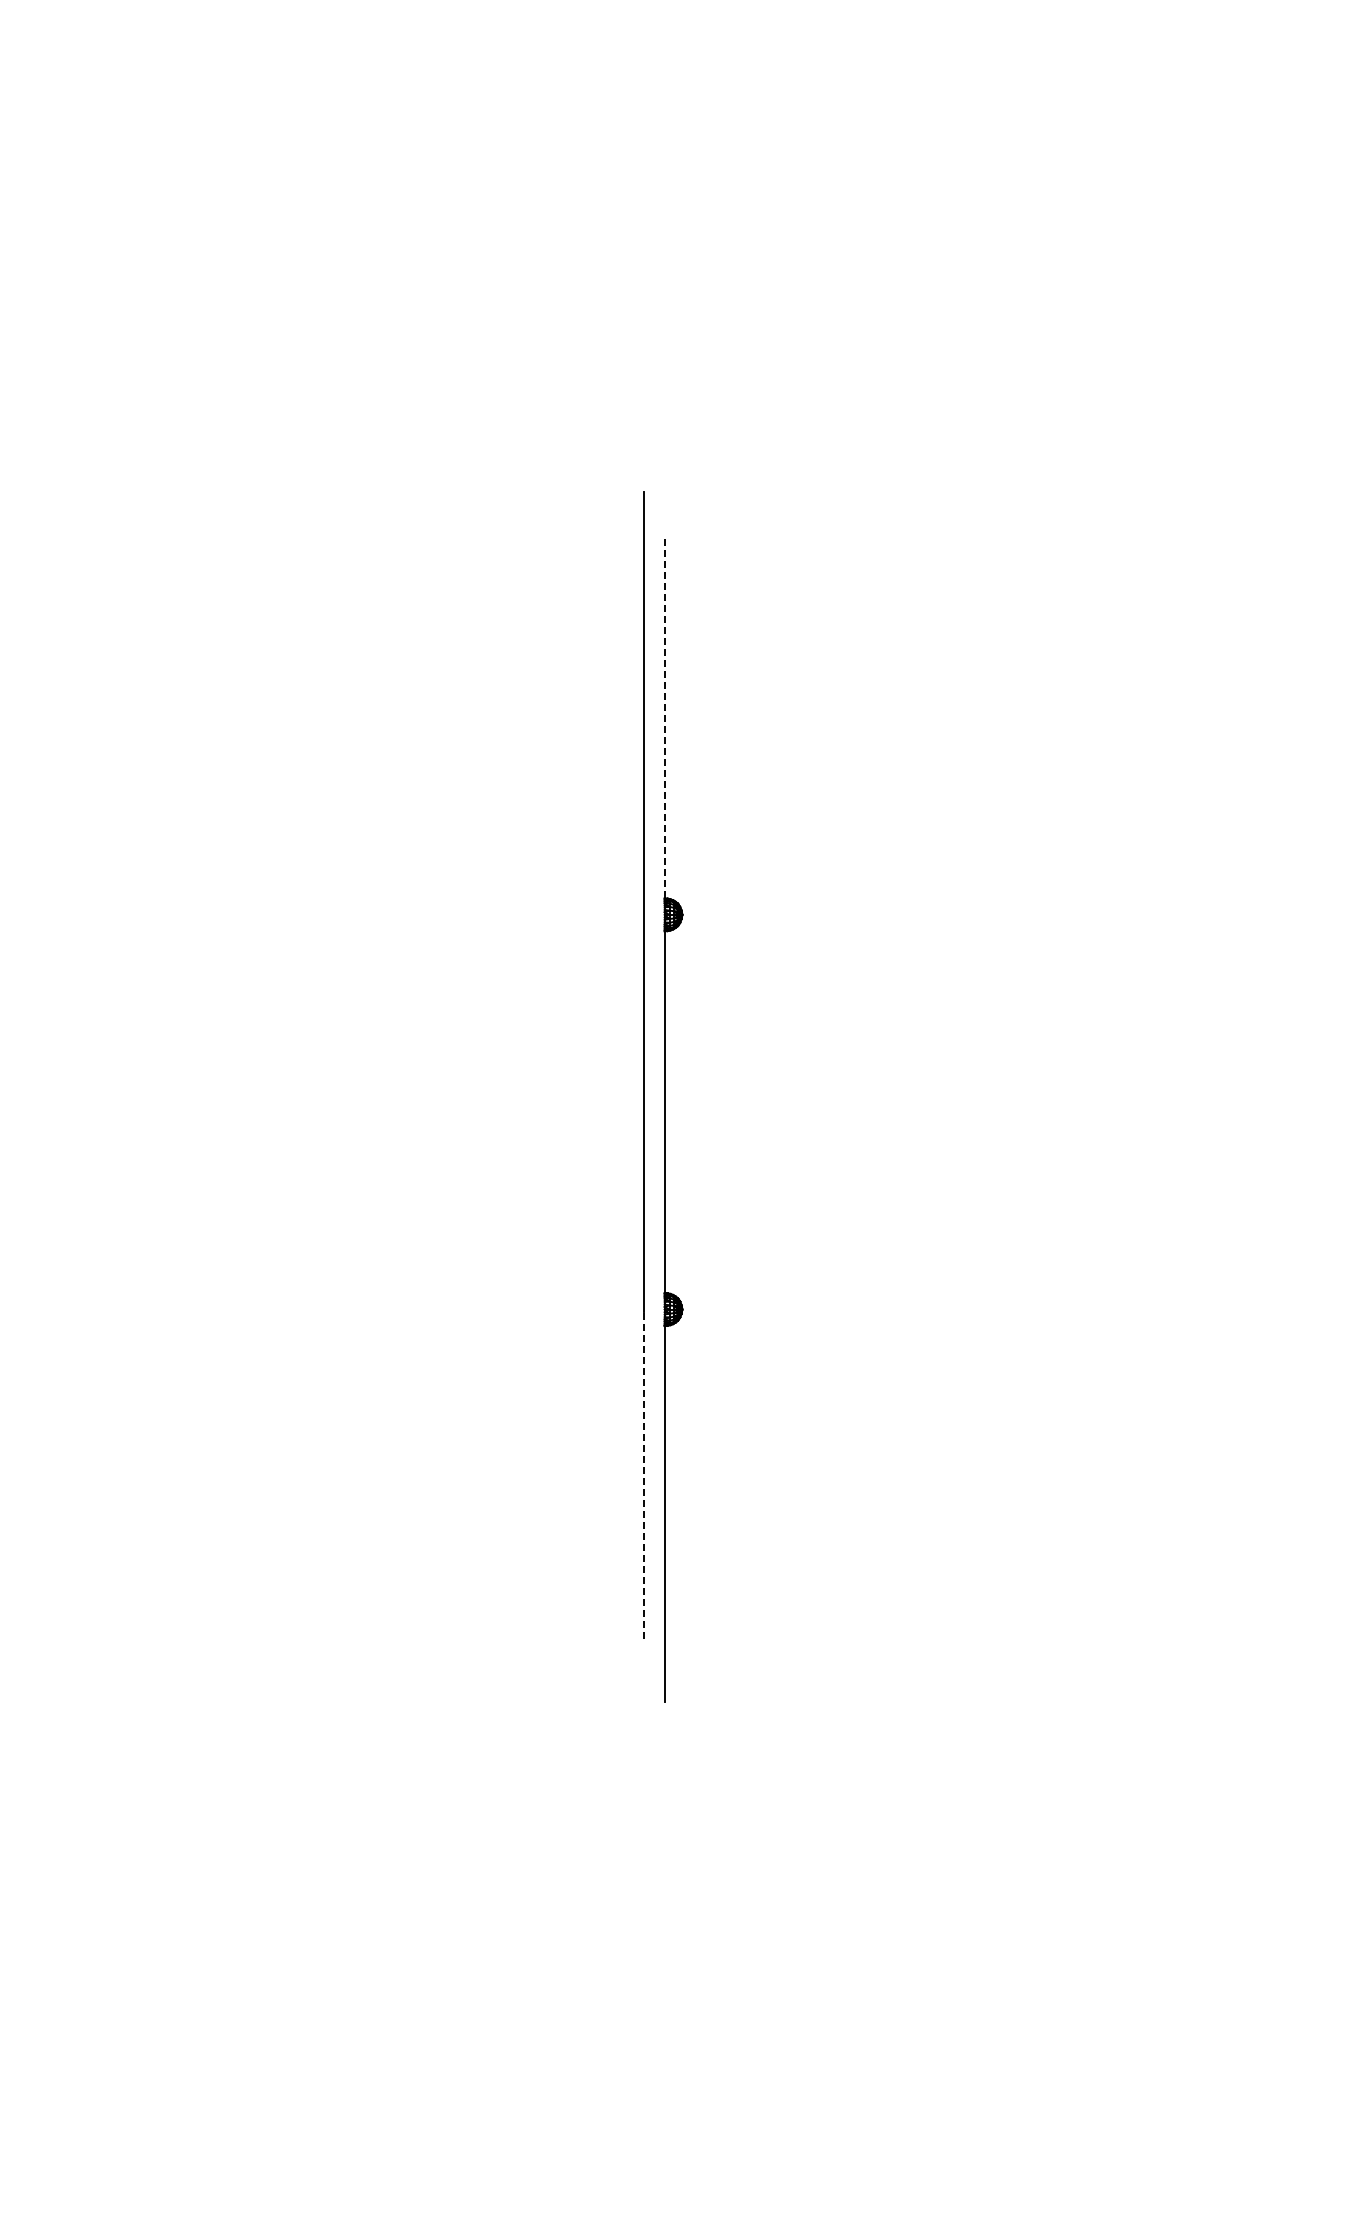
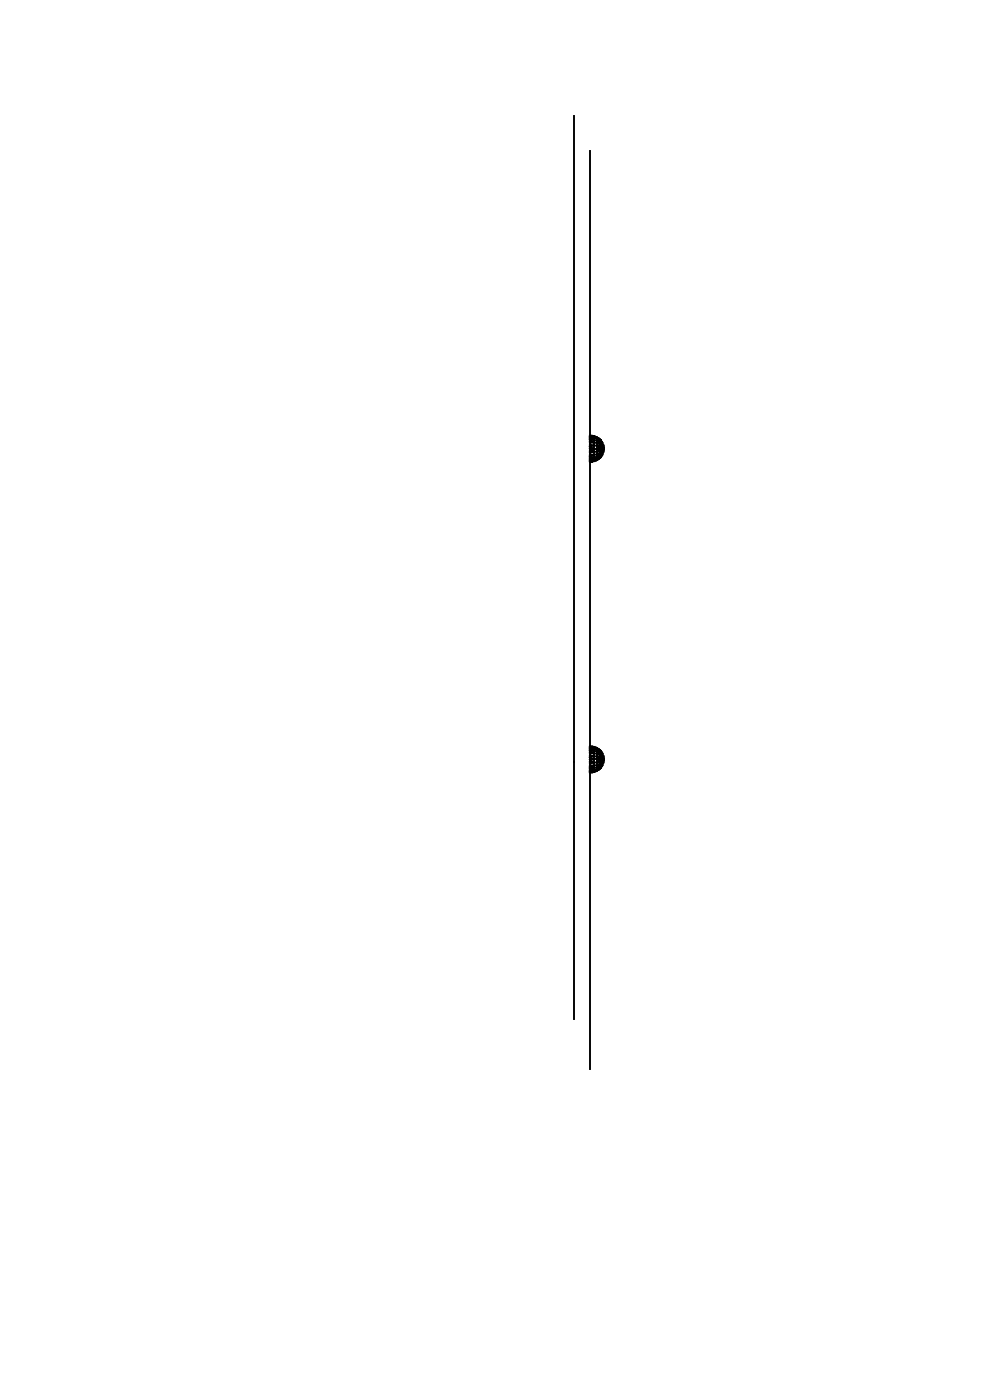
line: (664, 717) -> (589, 293), dashed -> solid
line: (644, 1475) -> (574, 890), dashed -> solid

